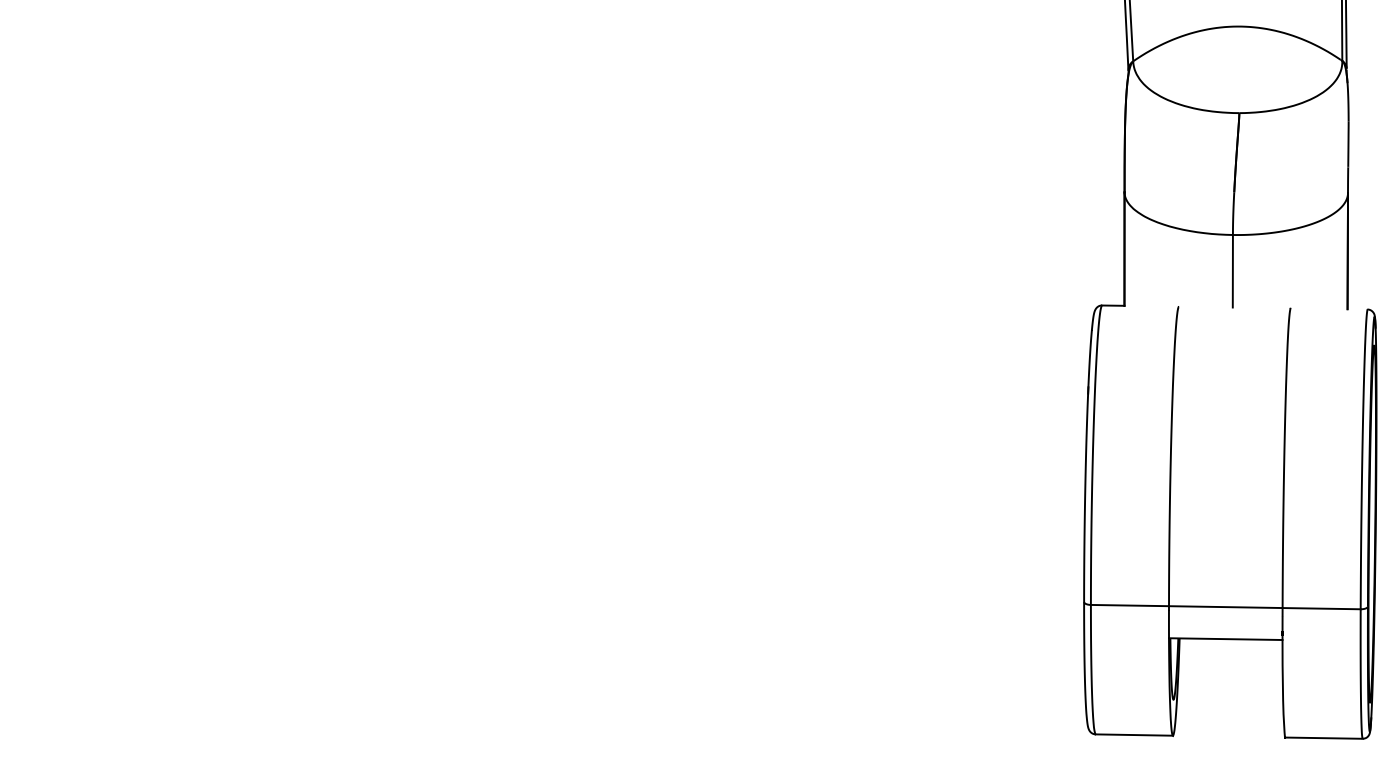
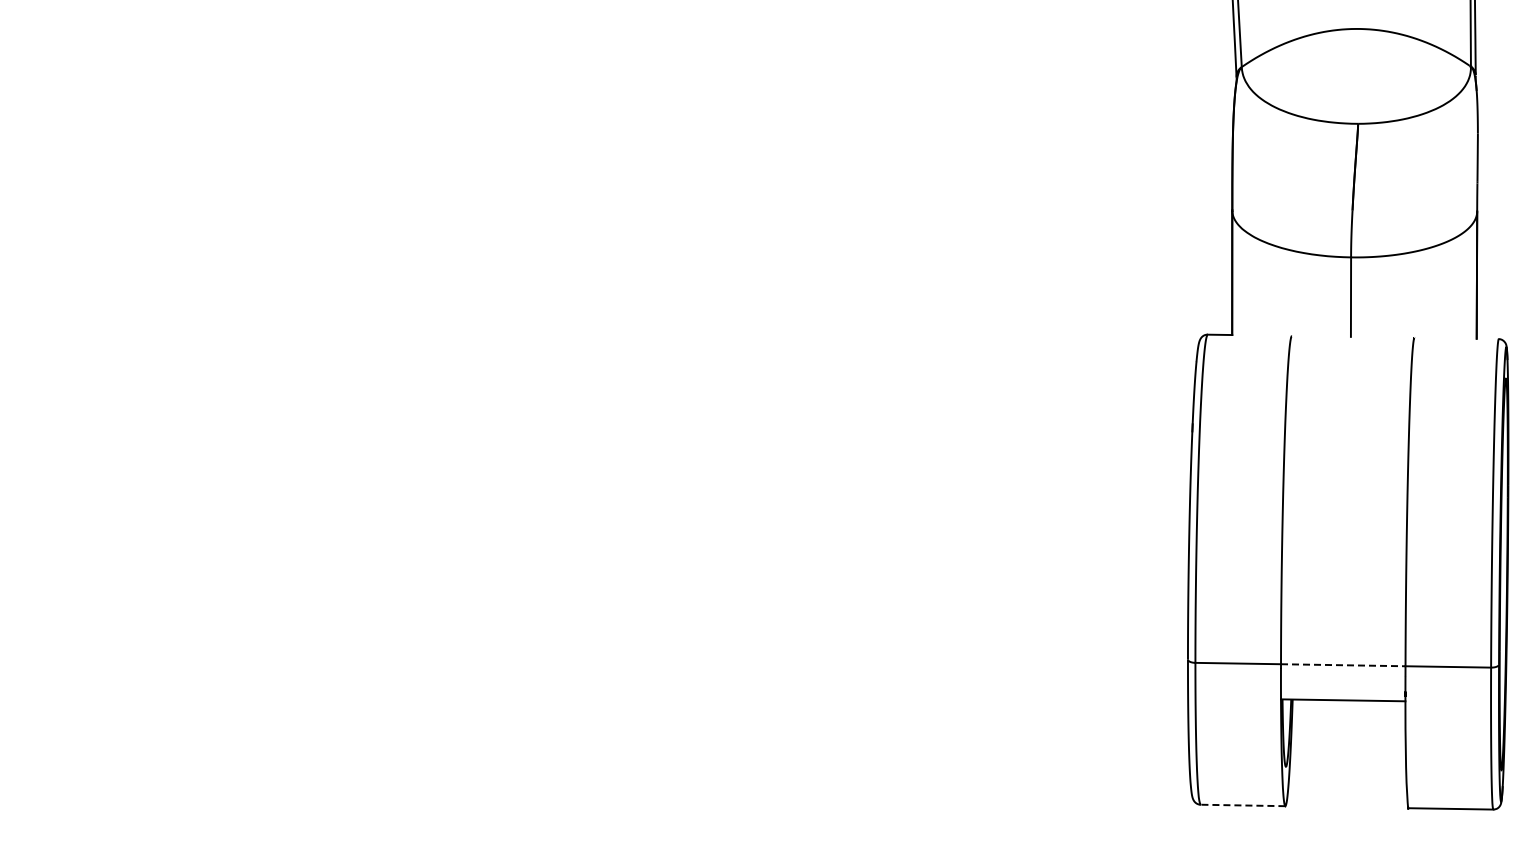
line: (1226, 607) -> (1343, 665), solid -> dashed
line: (1133, 735) -> (1242, 805), solid -> dashed

